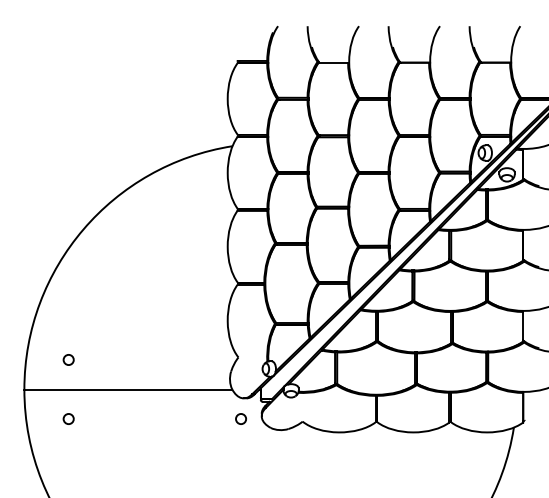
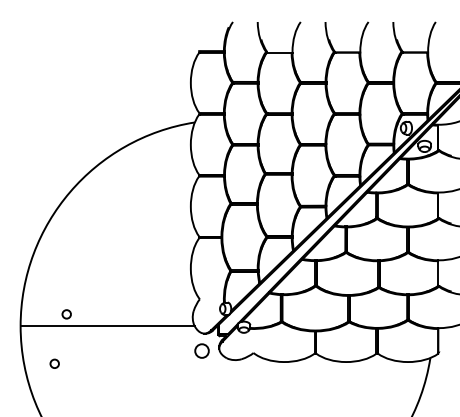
circle: (68, 360) -> (66, 314), moved
circle: (68, 418) -> (54, 363), moved
circle: (240, 418) -> (201, 350), size x1.6

